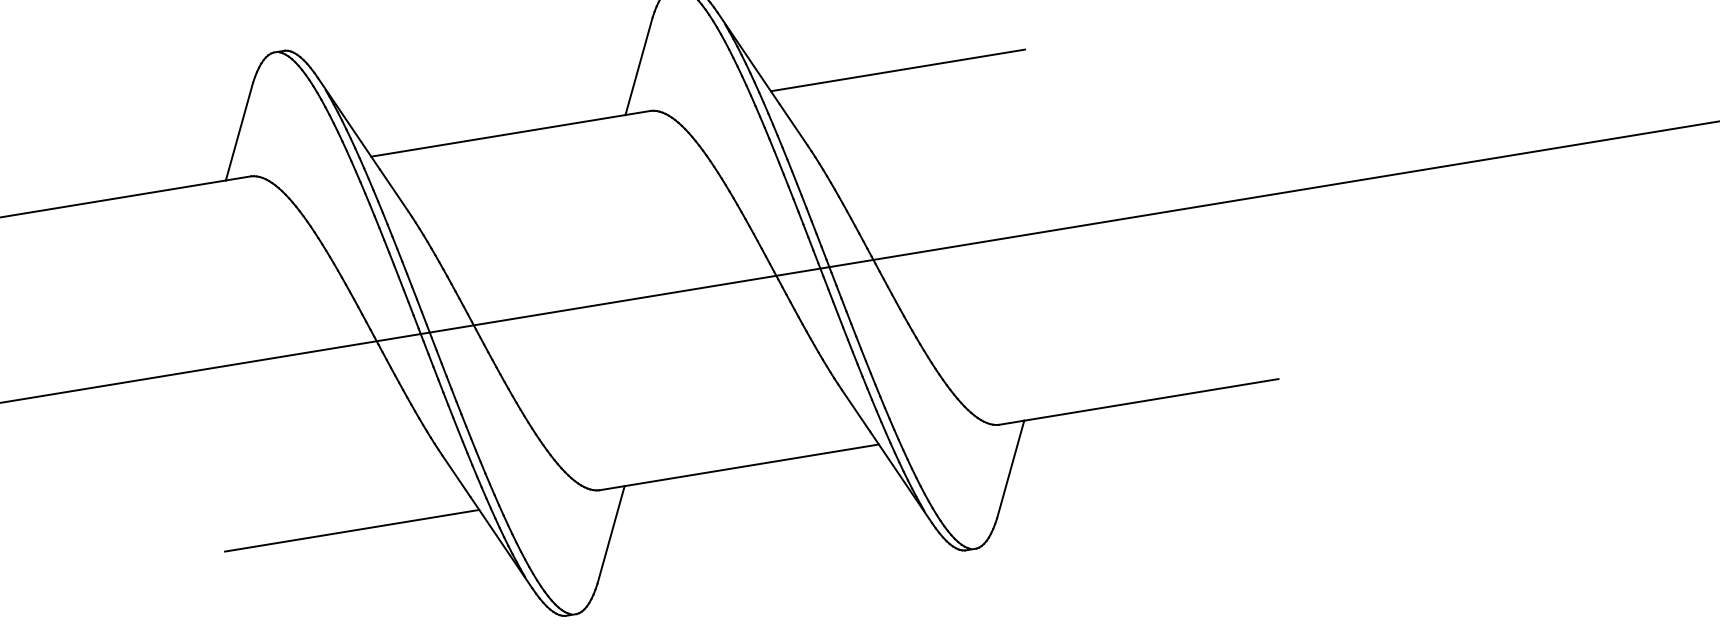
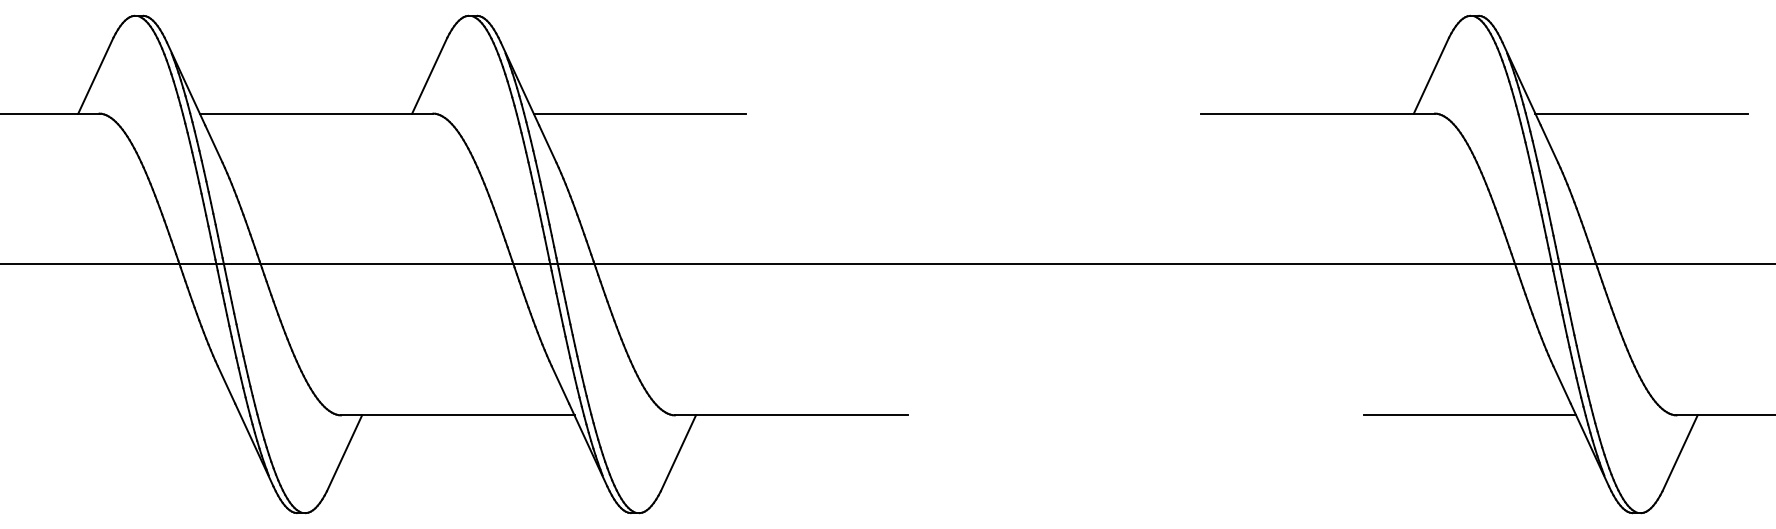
line: (352, 530) -> (134, 415), removed

